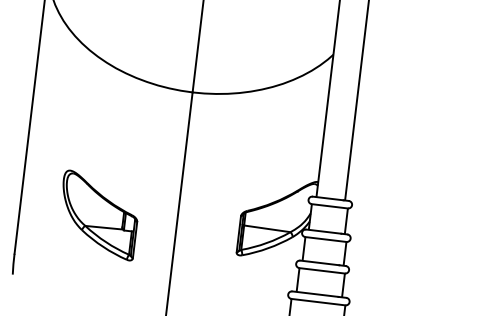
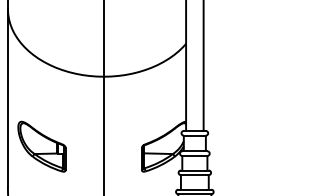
part: (97, 214) -> (41, 146), moved

